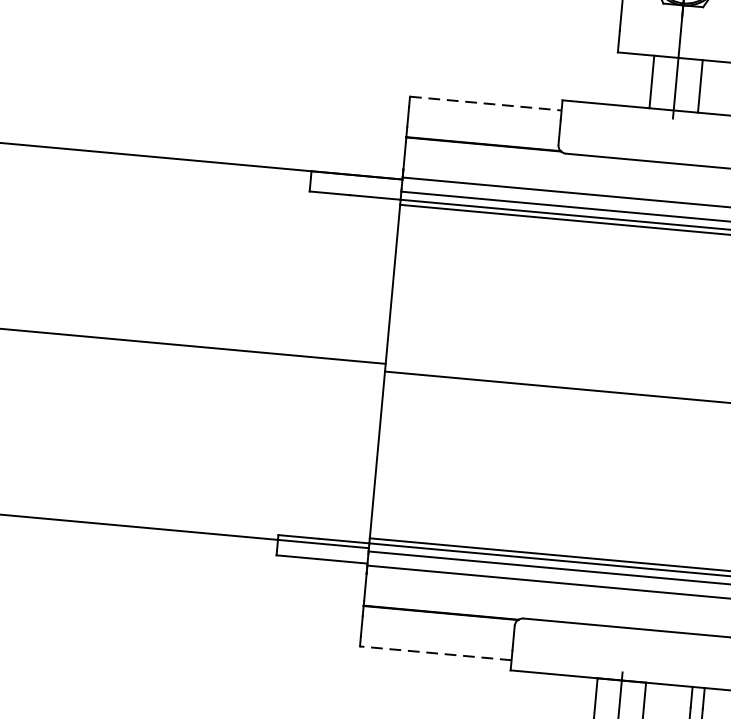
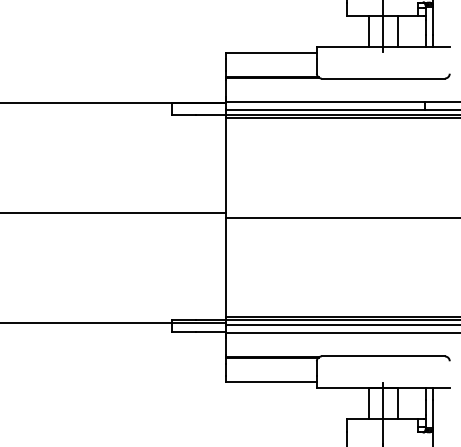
line: (487, 104) -> (272, 53), dashed -> solid
line: (435, 652) -> (271, 381), dashed -> solid

